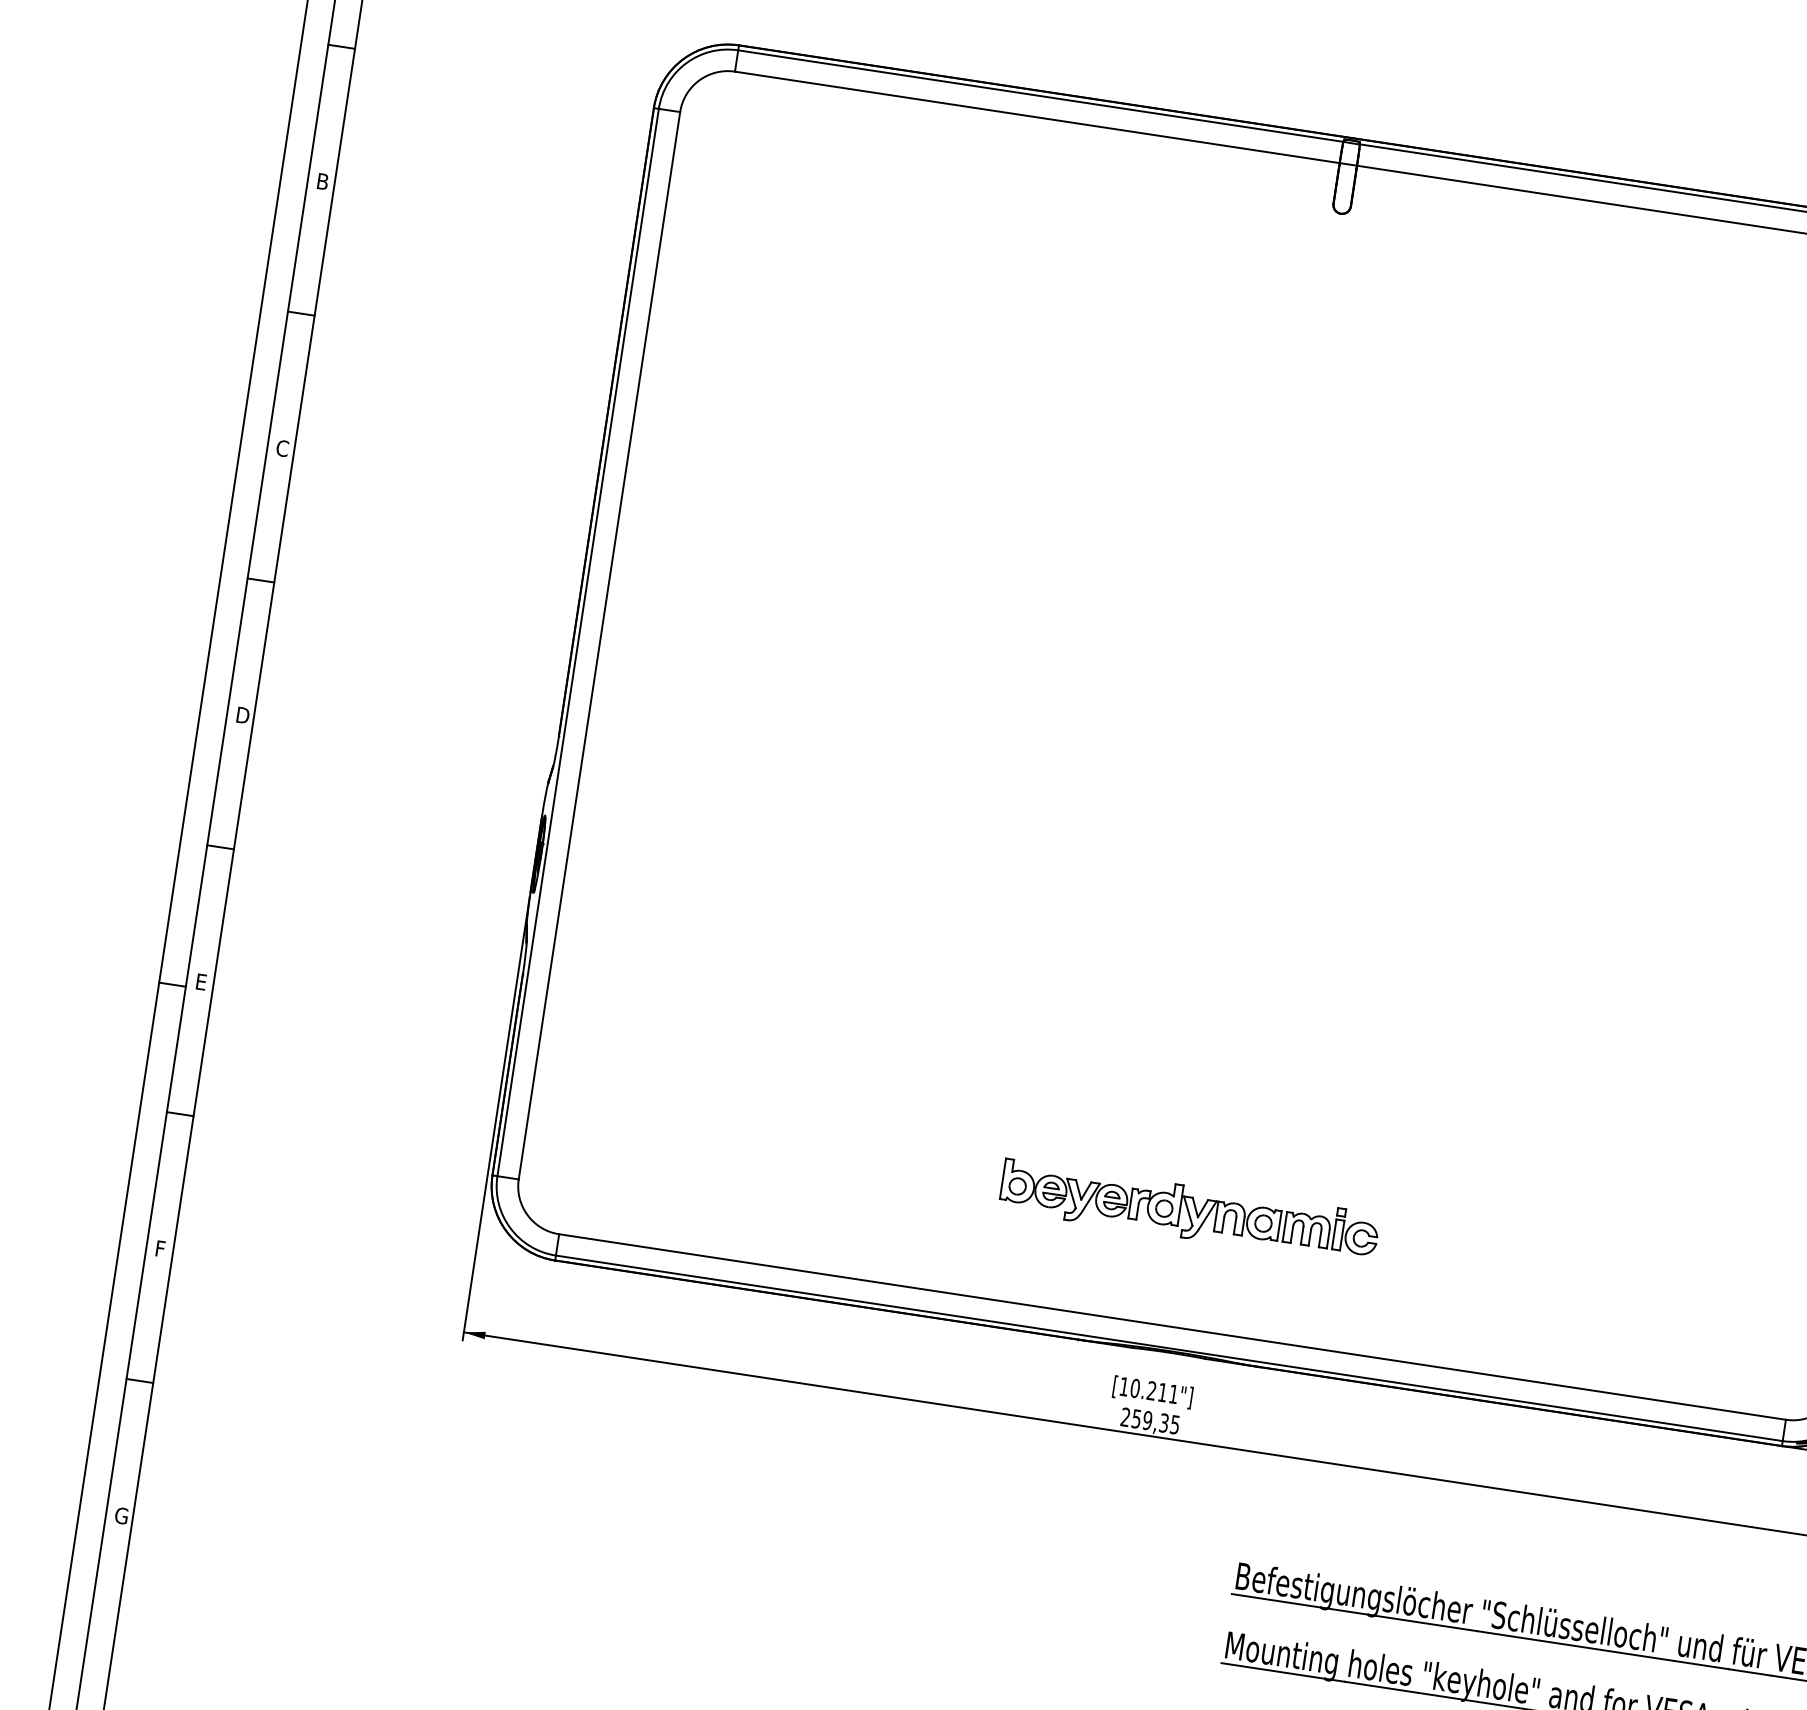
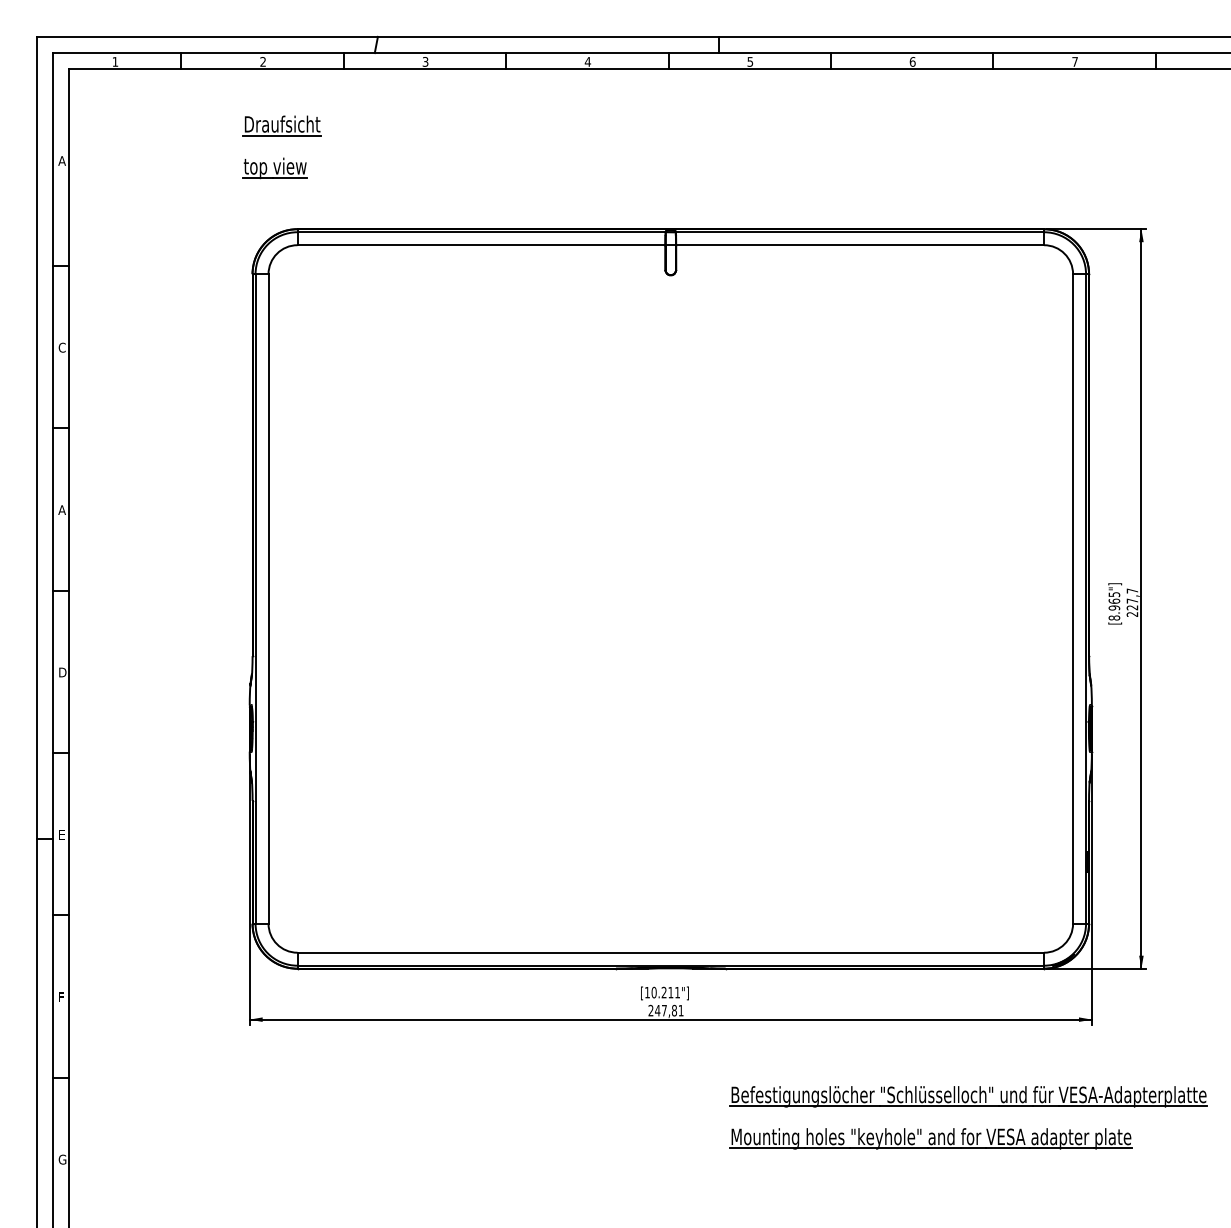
text: (321, 181) -> (61, 347), B -> C
text: (281, 448) -> (61, 510), C -> A
part: (1189, 1211) -> (670, 882), removed
text: (1156, 1421) -> (669, 1010), 259,35 -> 247,81

